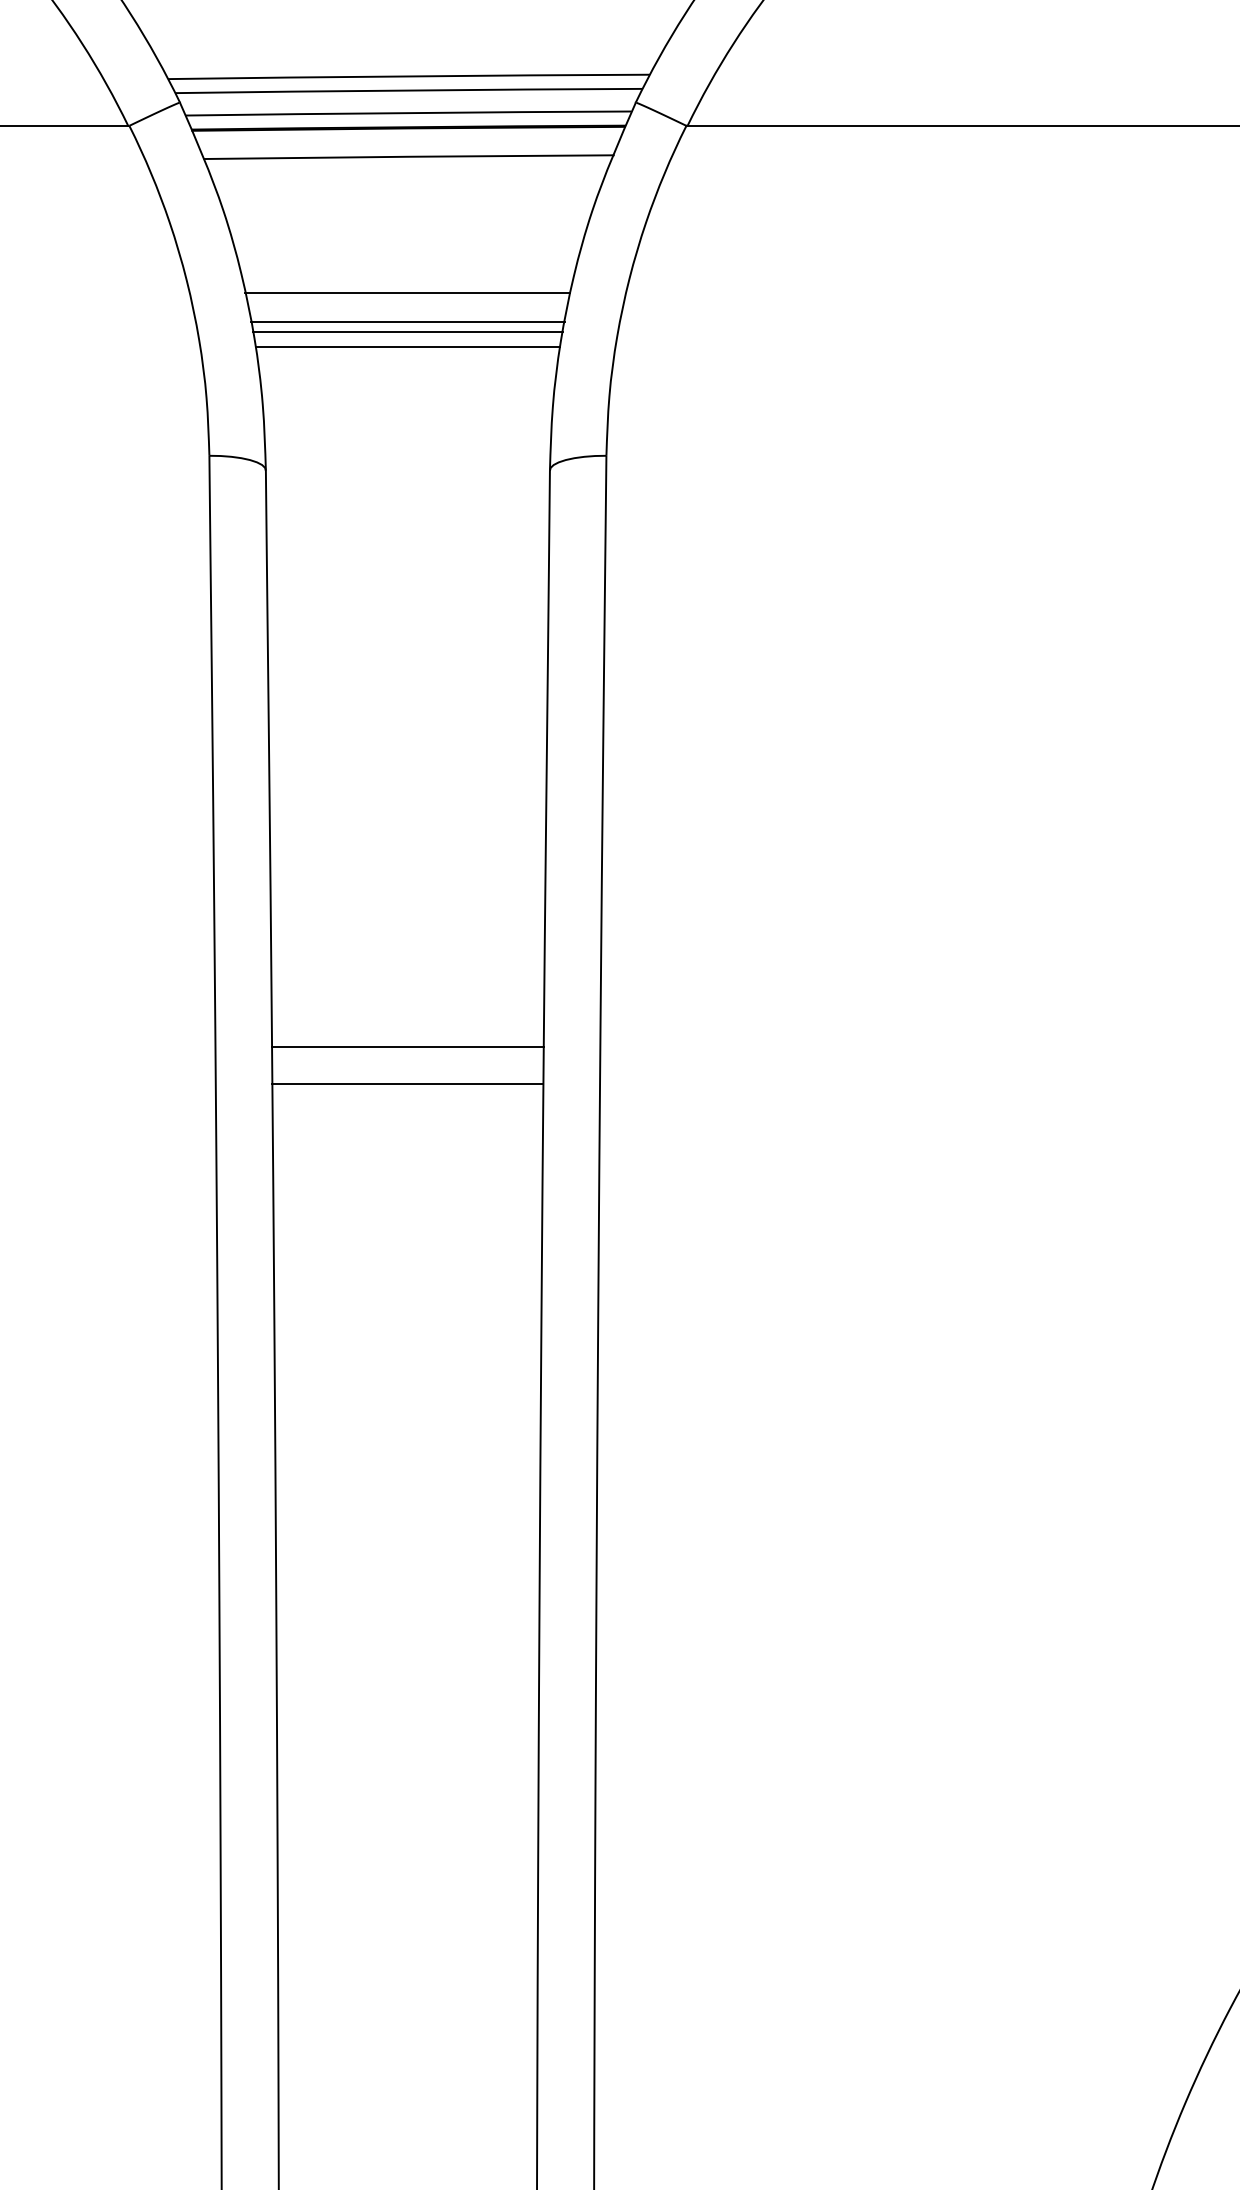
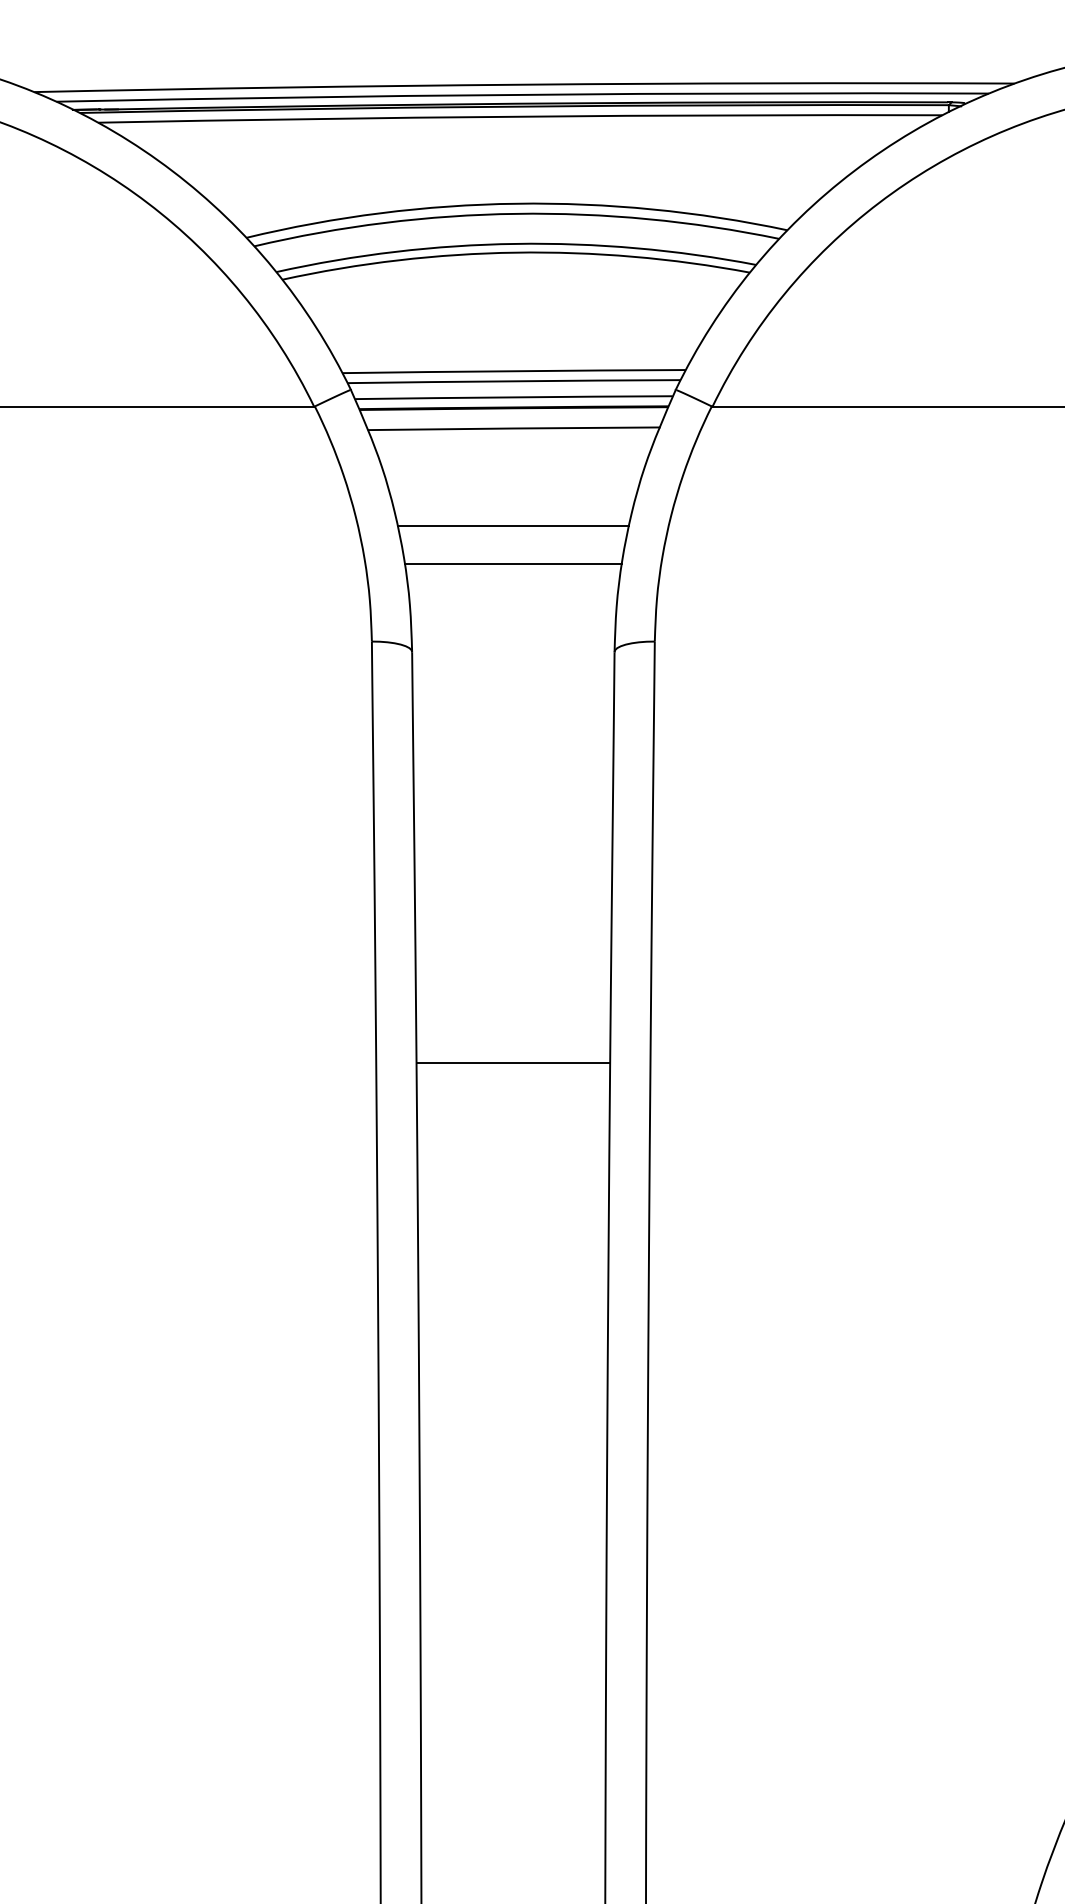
line: (408, 322) -> (513, 546), removed
line: (408, 332) -> (513, 553), removed
line: (406, 1084) -> (512, 1089), removed

